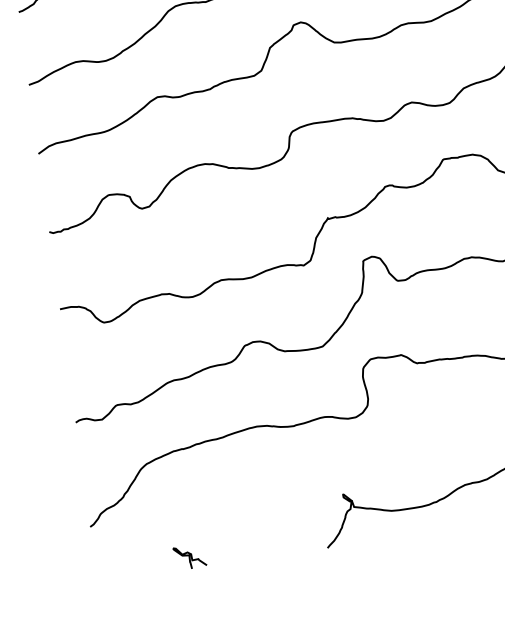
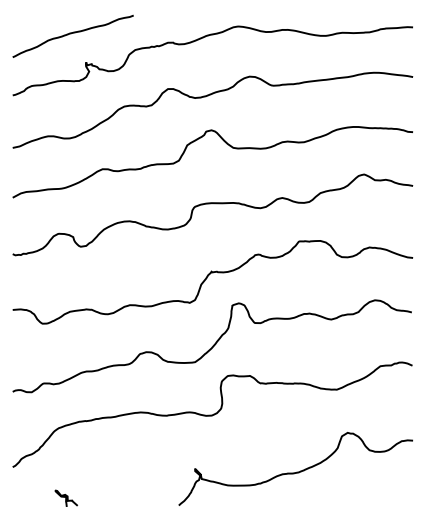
curve: (188, 556) -> (65, 497), moved

